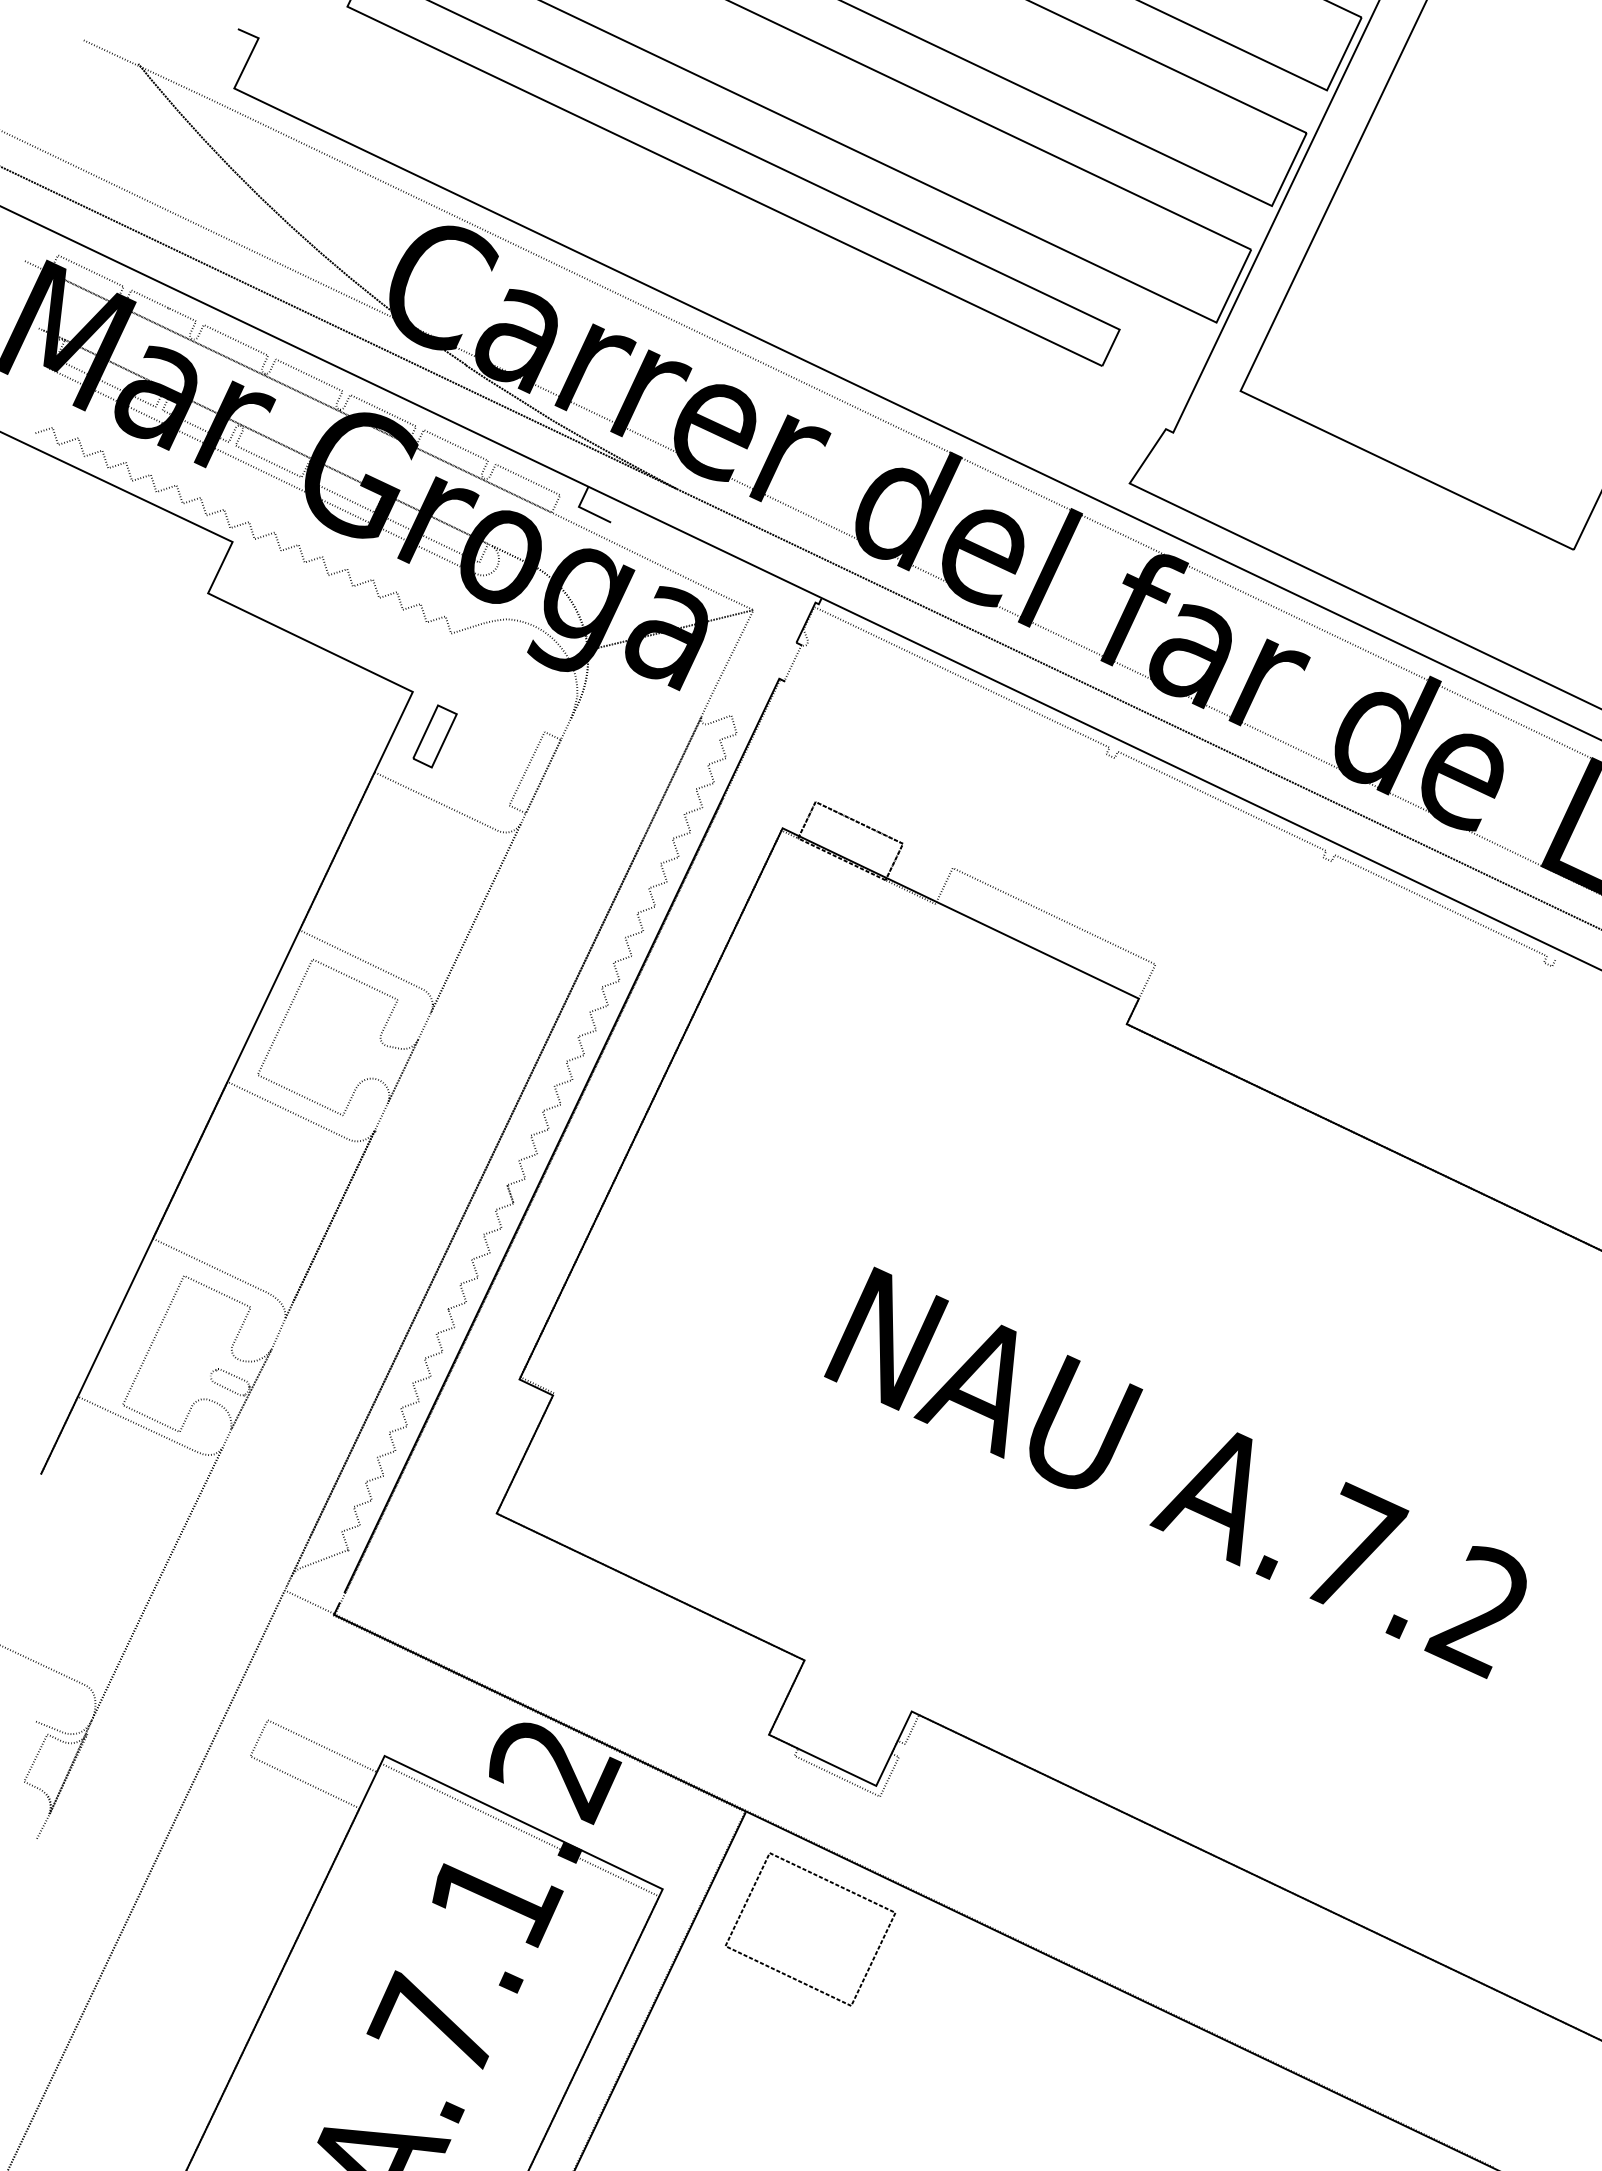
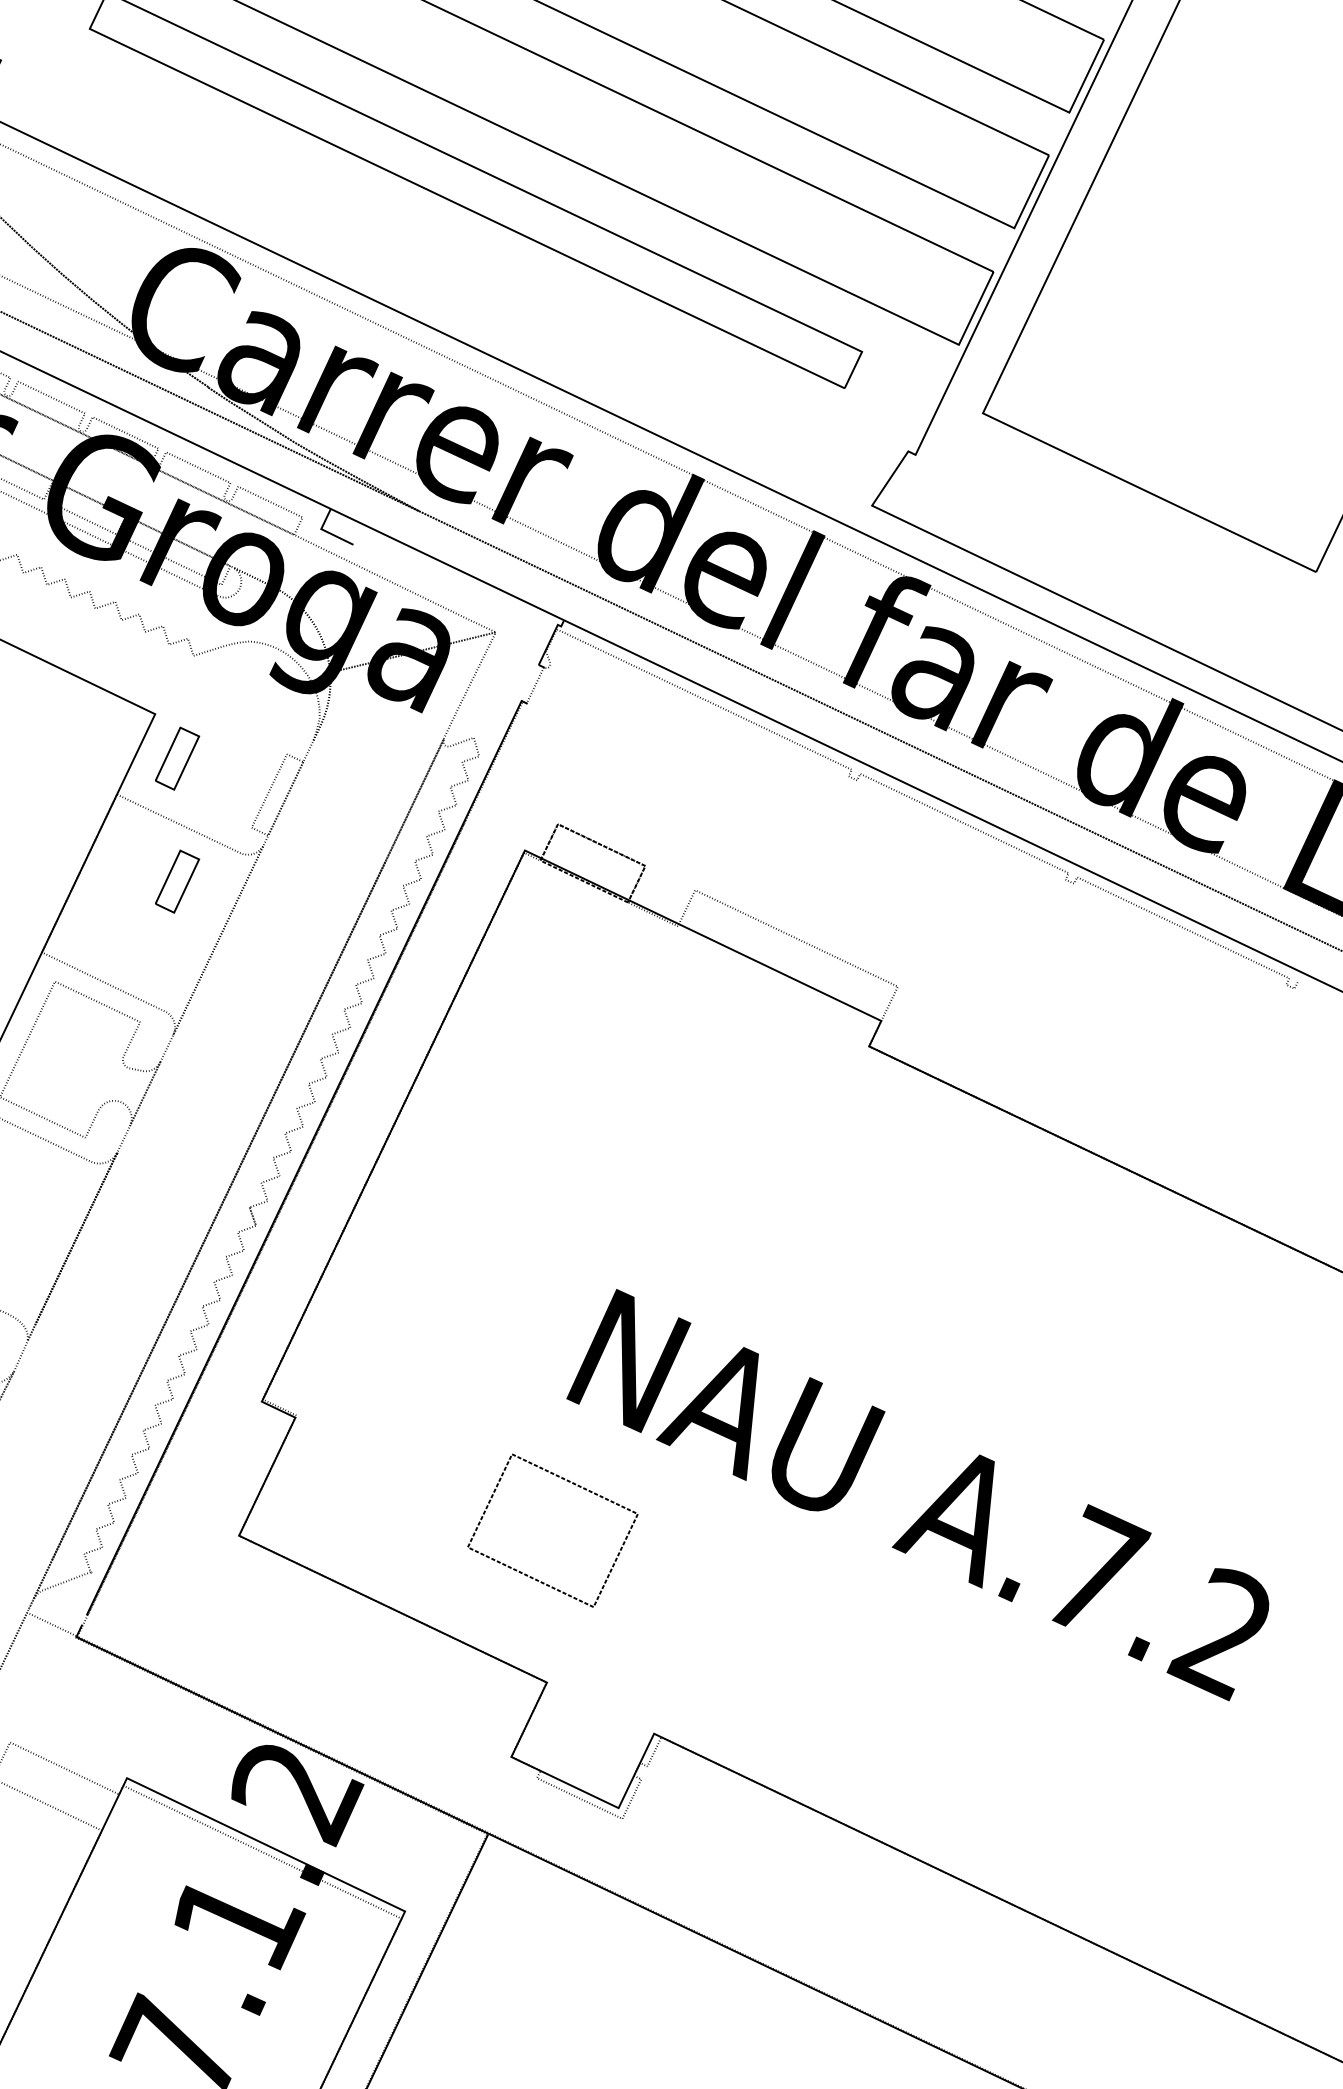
part: (434, 859) -> (176, 881), added
part: (831, 1883) -> (573, 1484), moved

